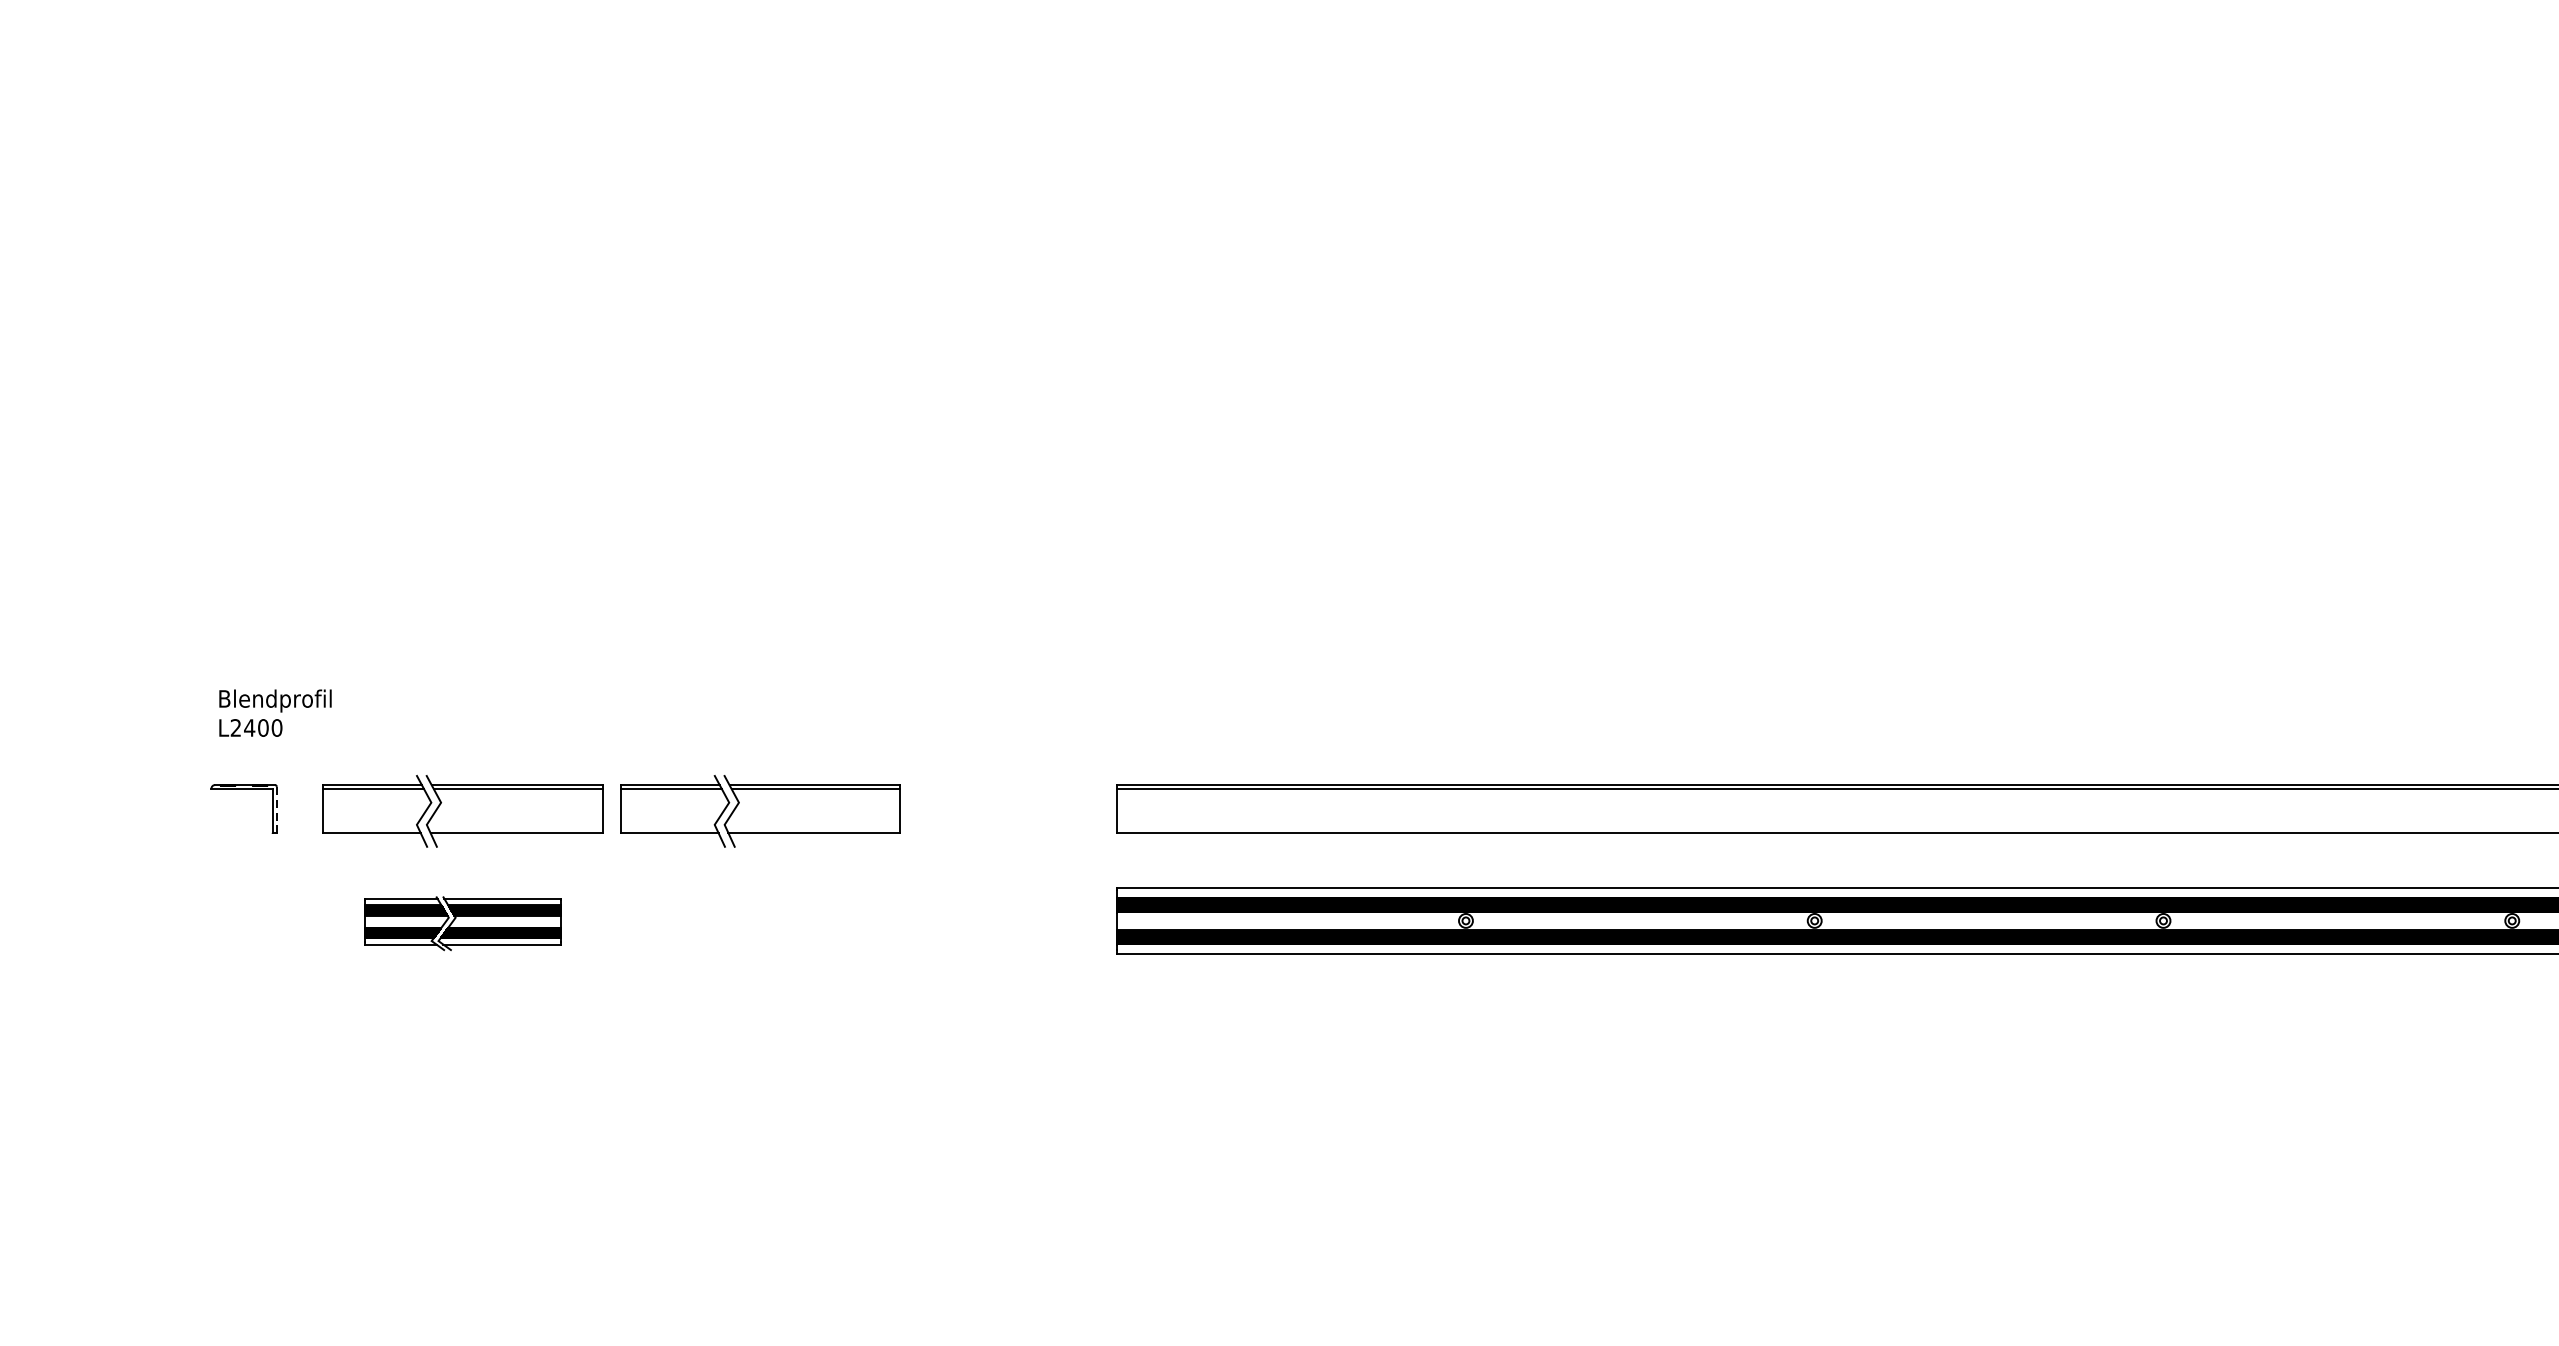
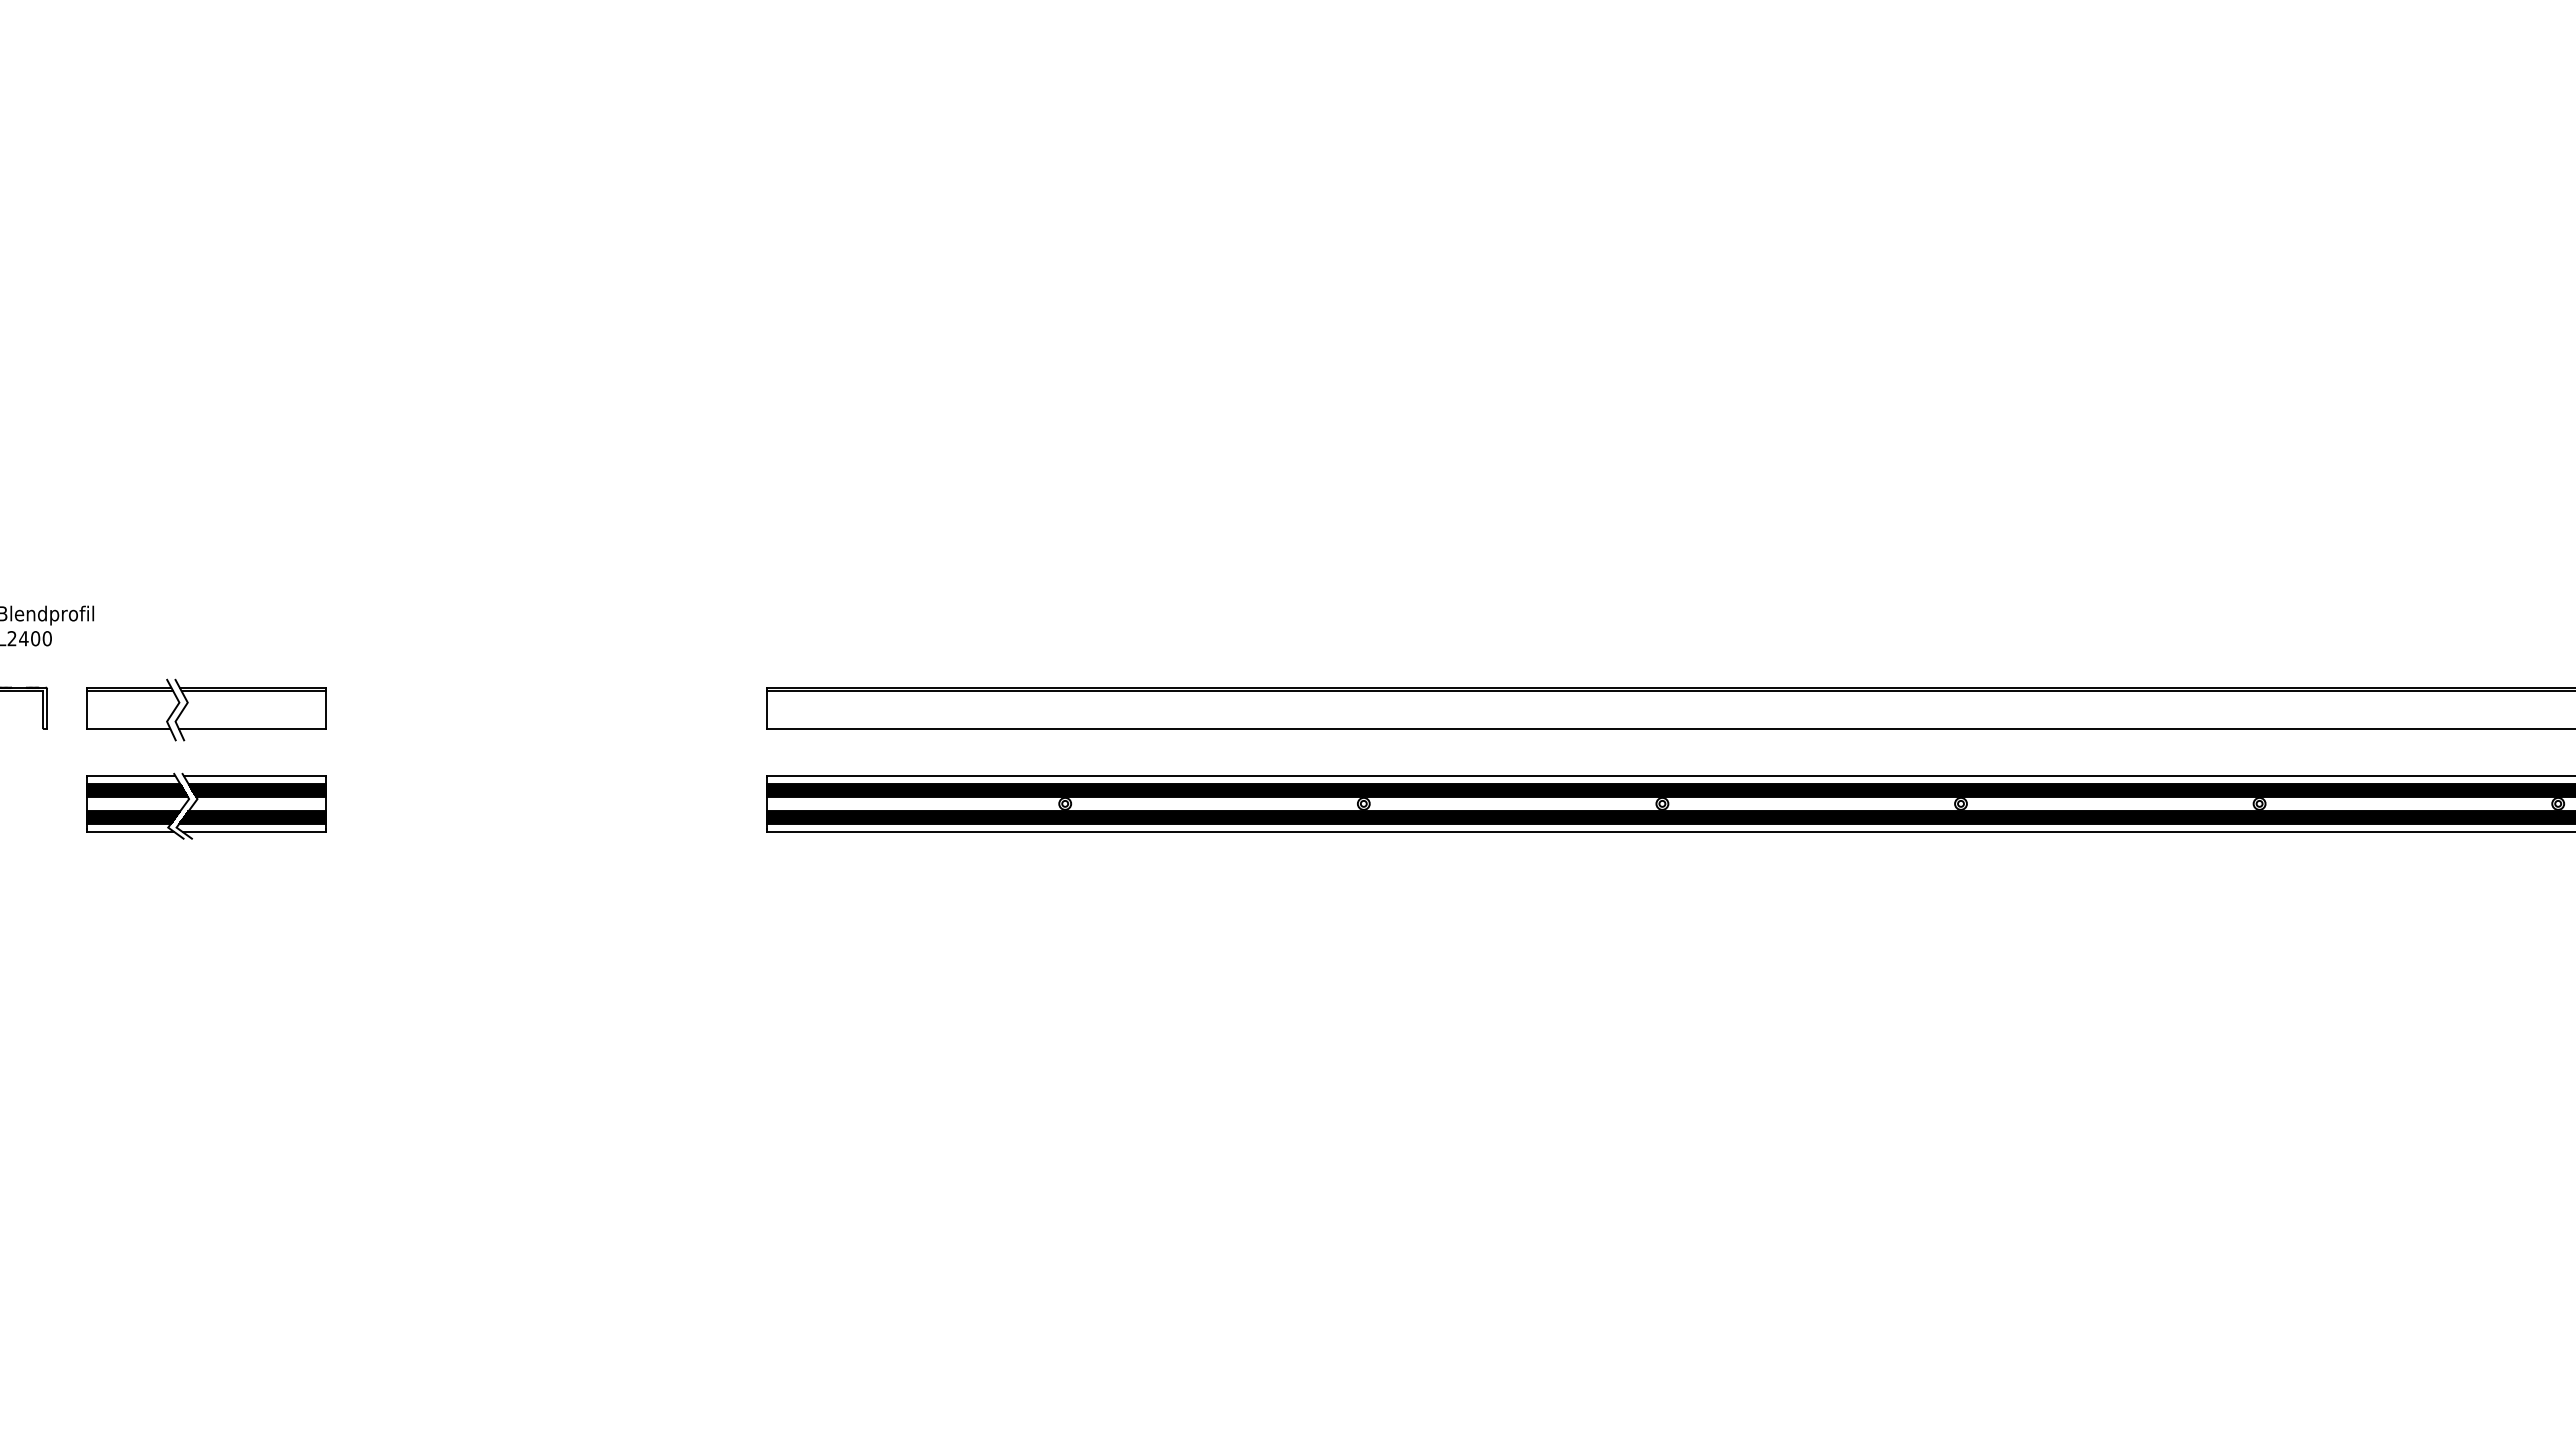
line: (277, 809) -> (47, 708), dashed -> solid
part: (760, 810) -> (461, 709), removed
part: (462, 922) -> (206, 805), size x1.43

